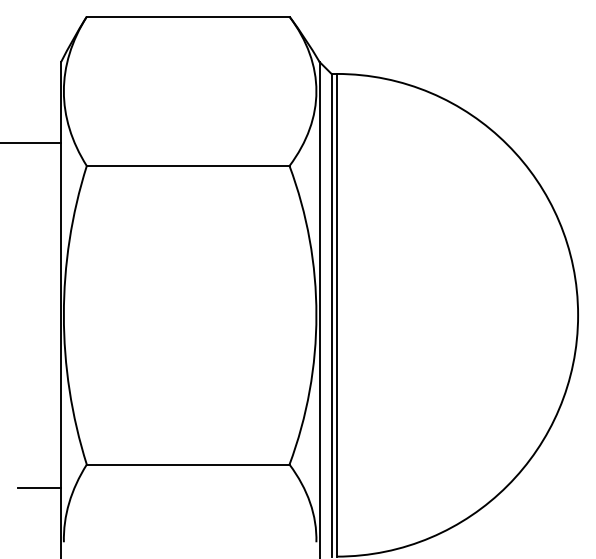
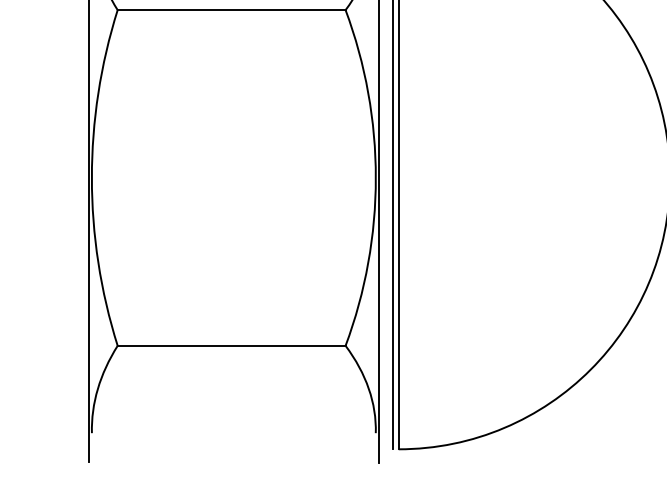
line: (38, 487) -> (63, 371), removed

